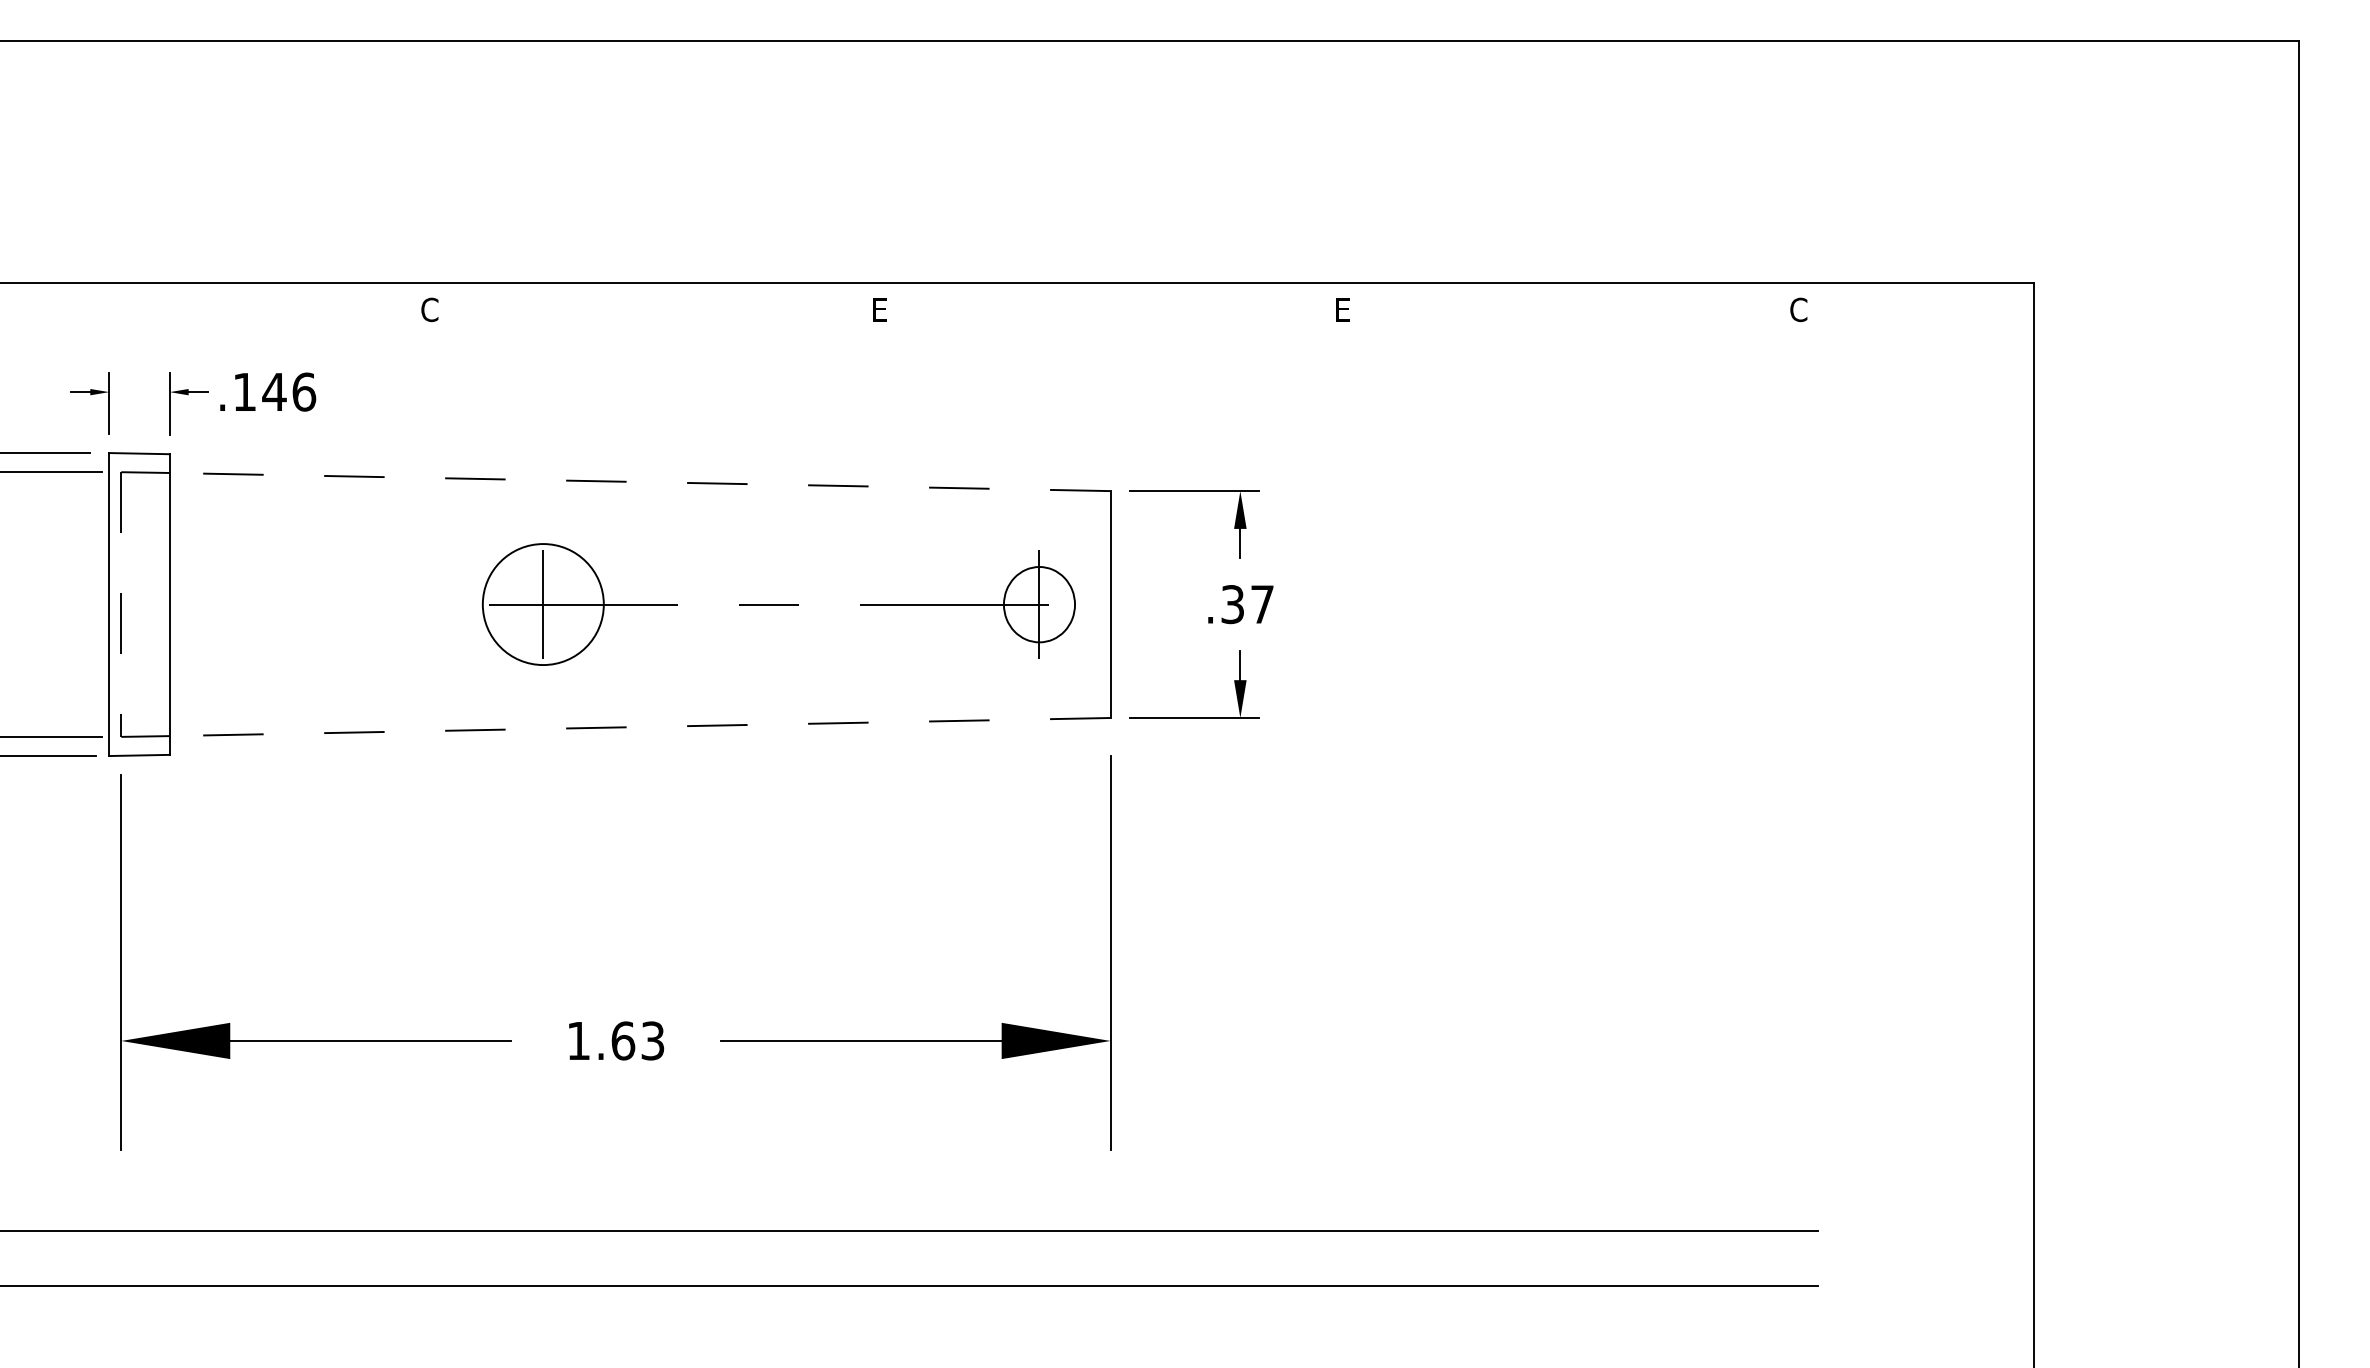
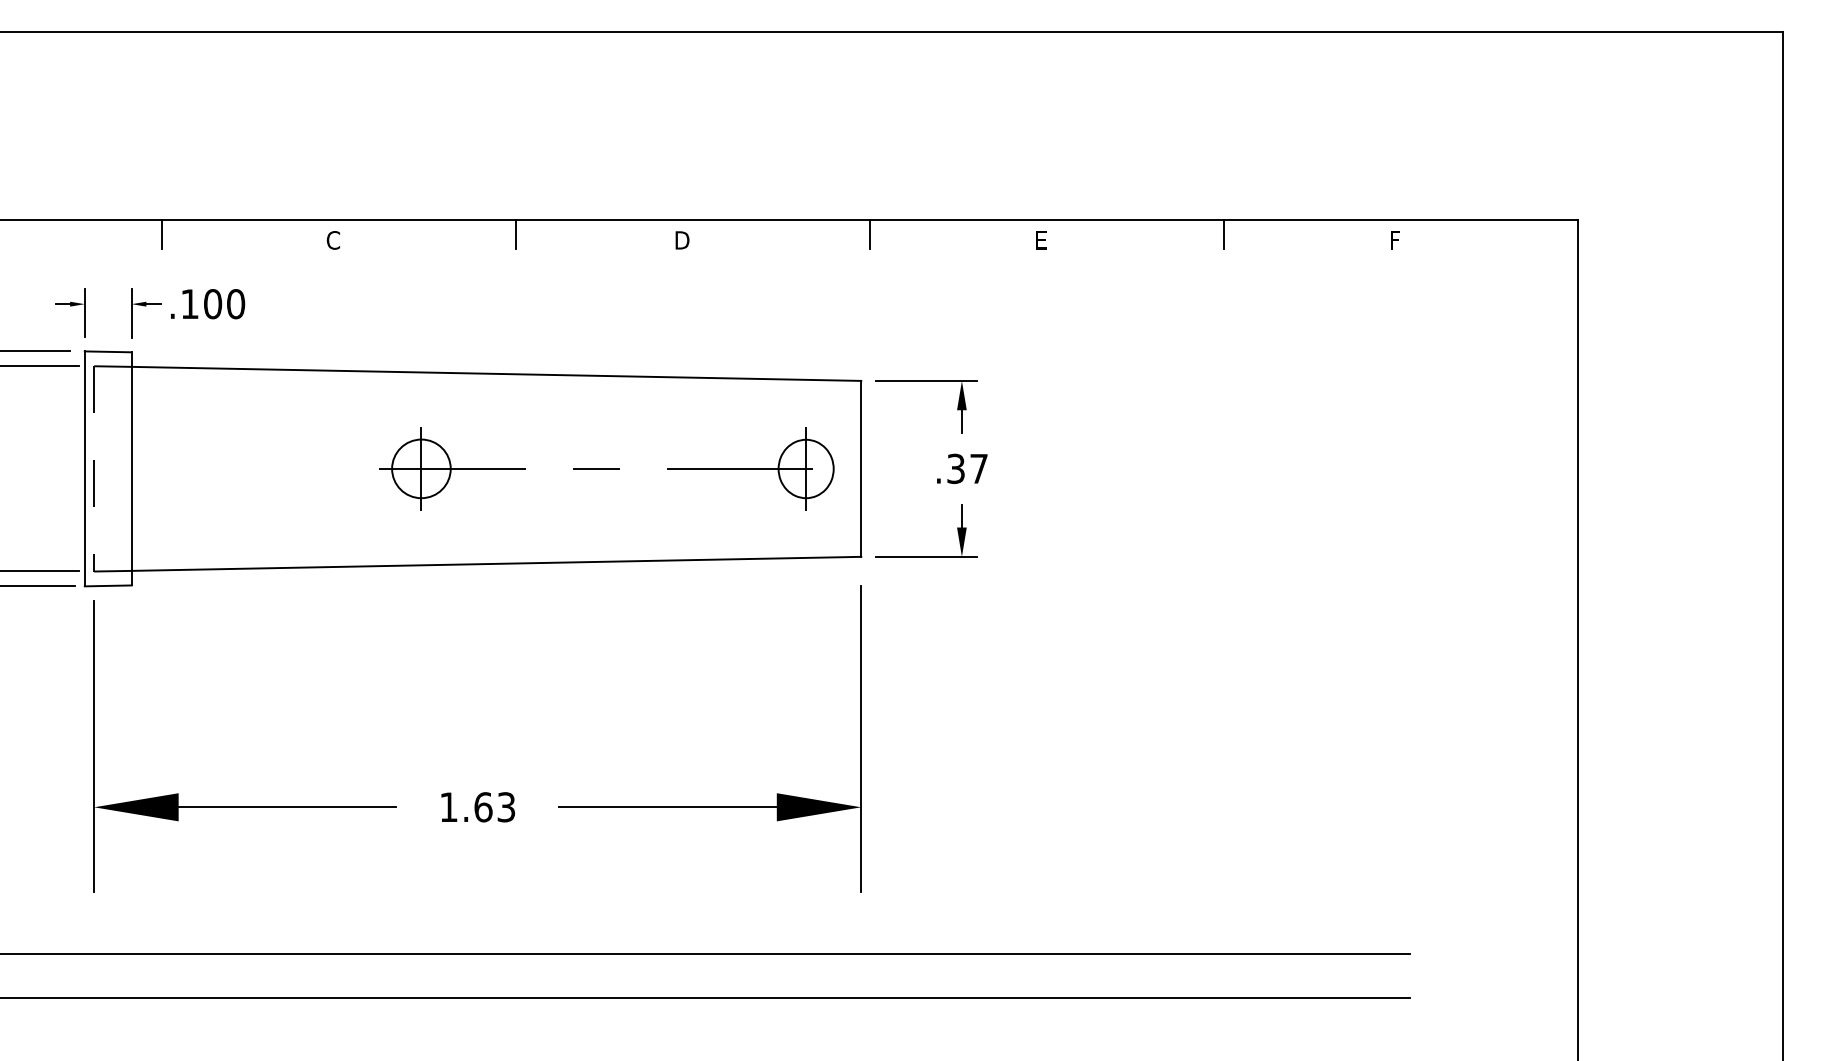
line: (209, 300) -> (162, 233), added
line: (664, 300) -> (515, 233), added
line: (1121, 300) -> (869, 233), added
line: (1577, 300) -> (1223, 233), added
text: (880, 310) -> (682, 240), E -> D
text: (1798, 310) -> (1394, 240), C -> F
text: (289, 392) -> (224, 304), .146 -> .100
line: (640, 481) -> (496, 373), dashed -> solid
circle: (543, 604) -> (421, 468), size x0.62
line: (640, 726) -> (496, 563), dashed -> solid

